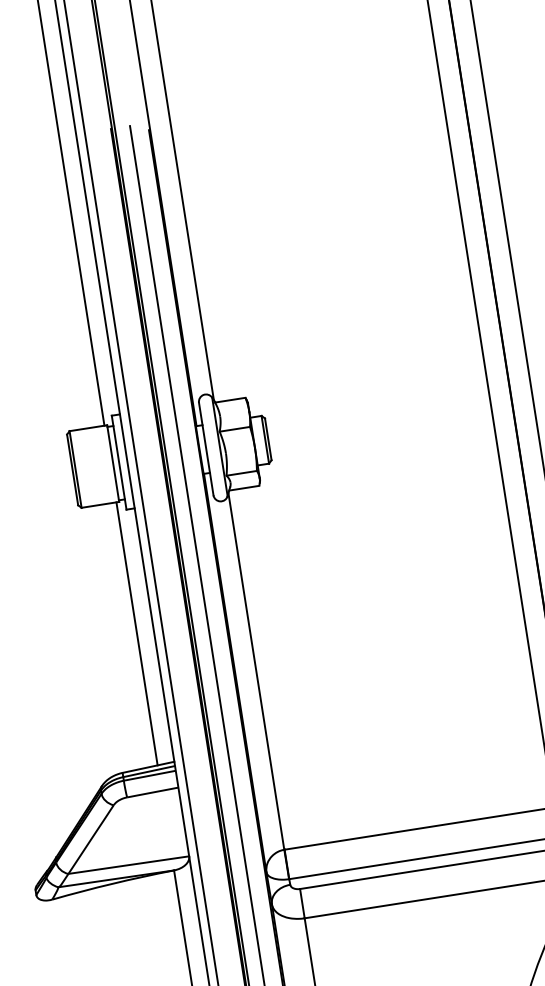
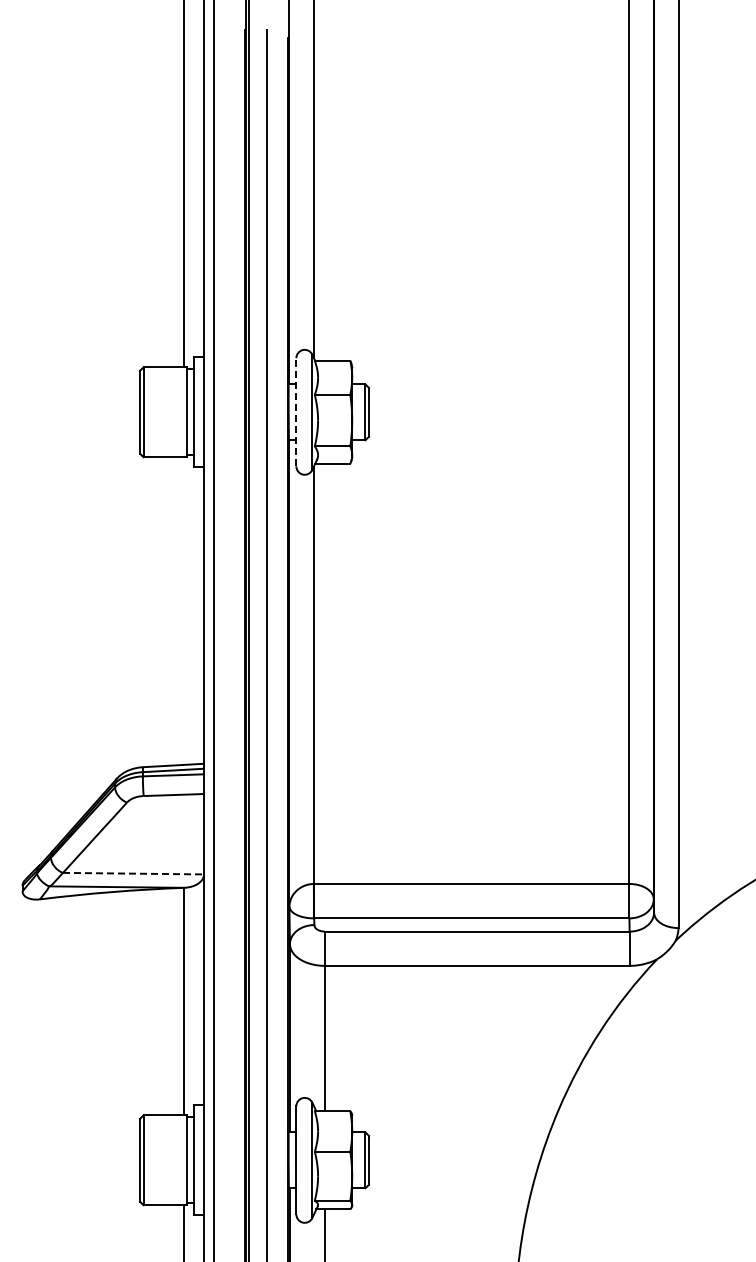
line: (206, 448) -> (296, 411), solid -> dashed
line: (137, 633) -> (184, 610), removed
line: (128, 864) -> (133, 873), solid -> dashed

